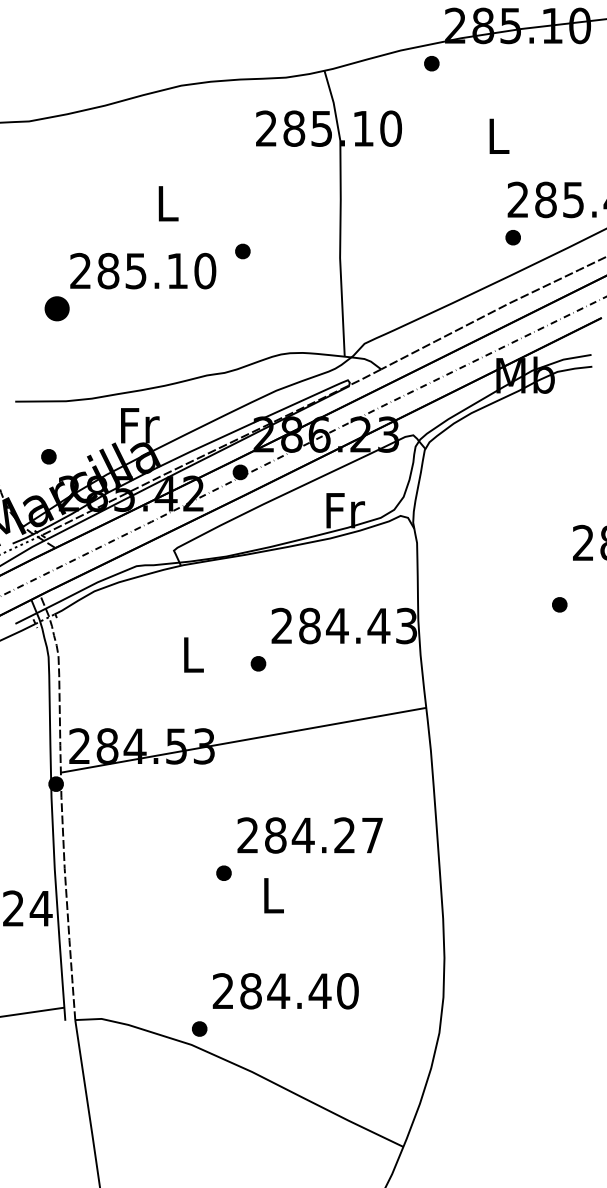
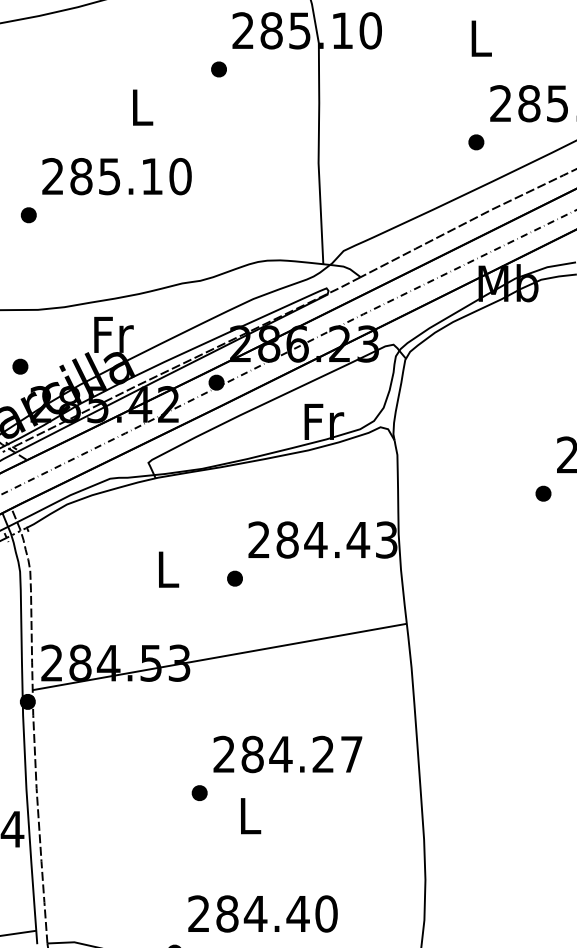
part: (512, 237) -> (475, 142), moved
part: (242, 251) -> (218, 69), moved
part: (56, 308) -> (28, 214), size x0.62
part: (559, 604) -> (543, 493), moved

